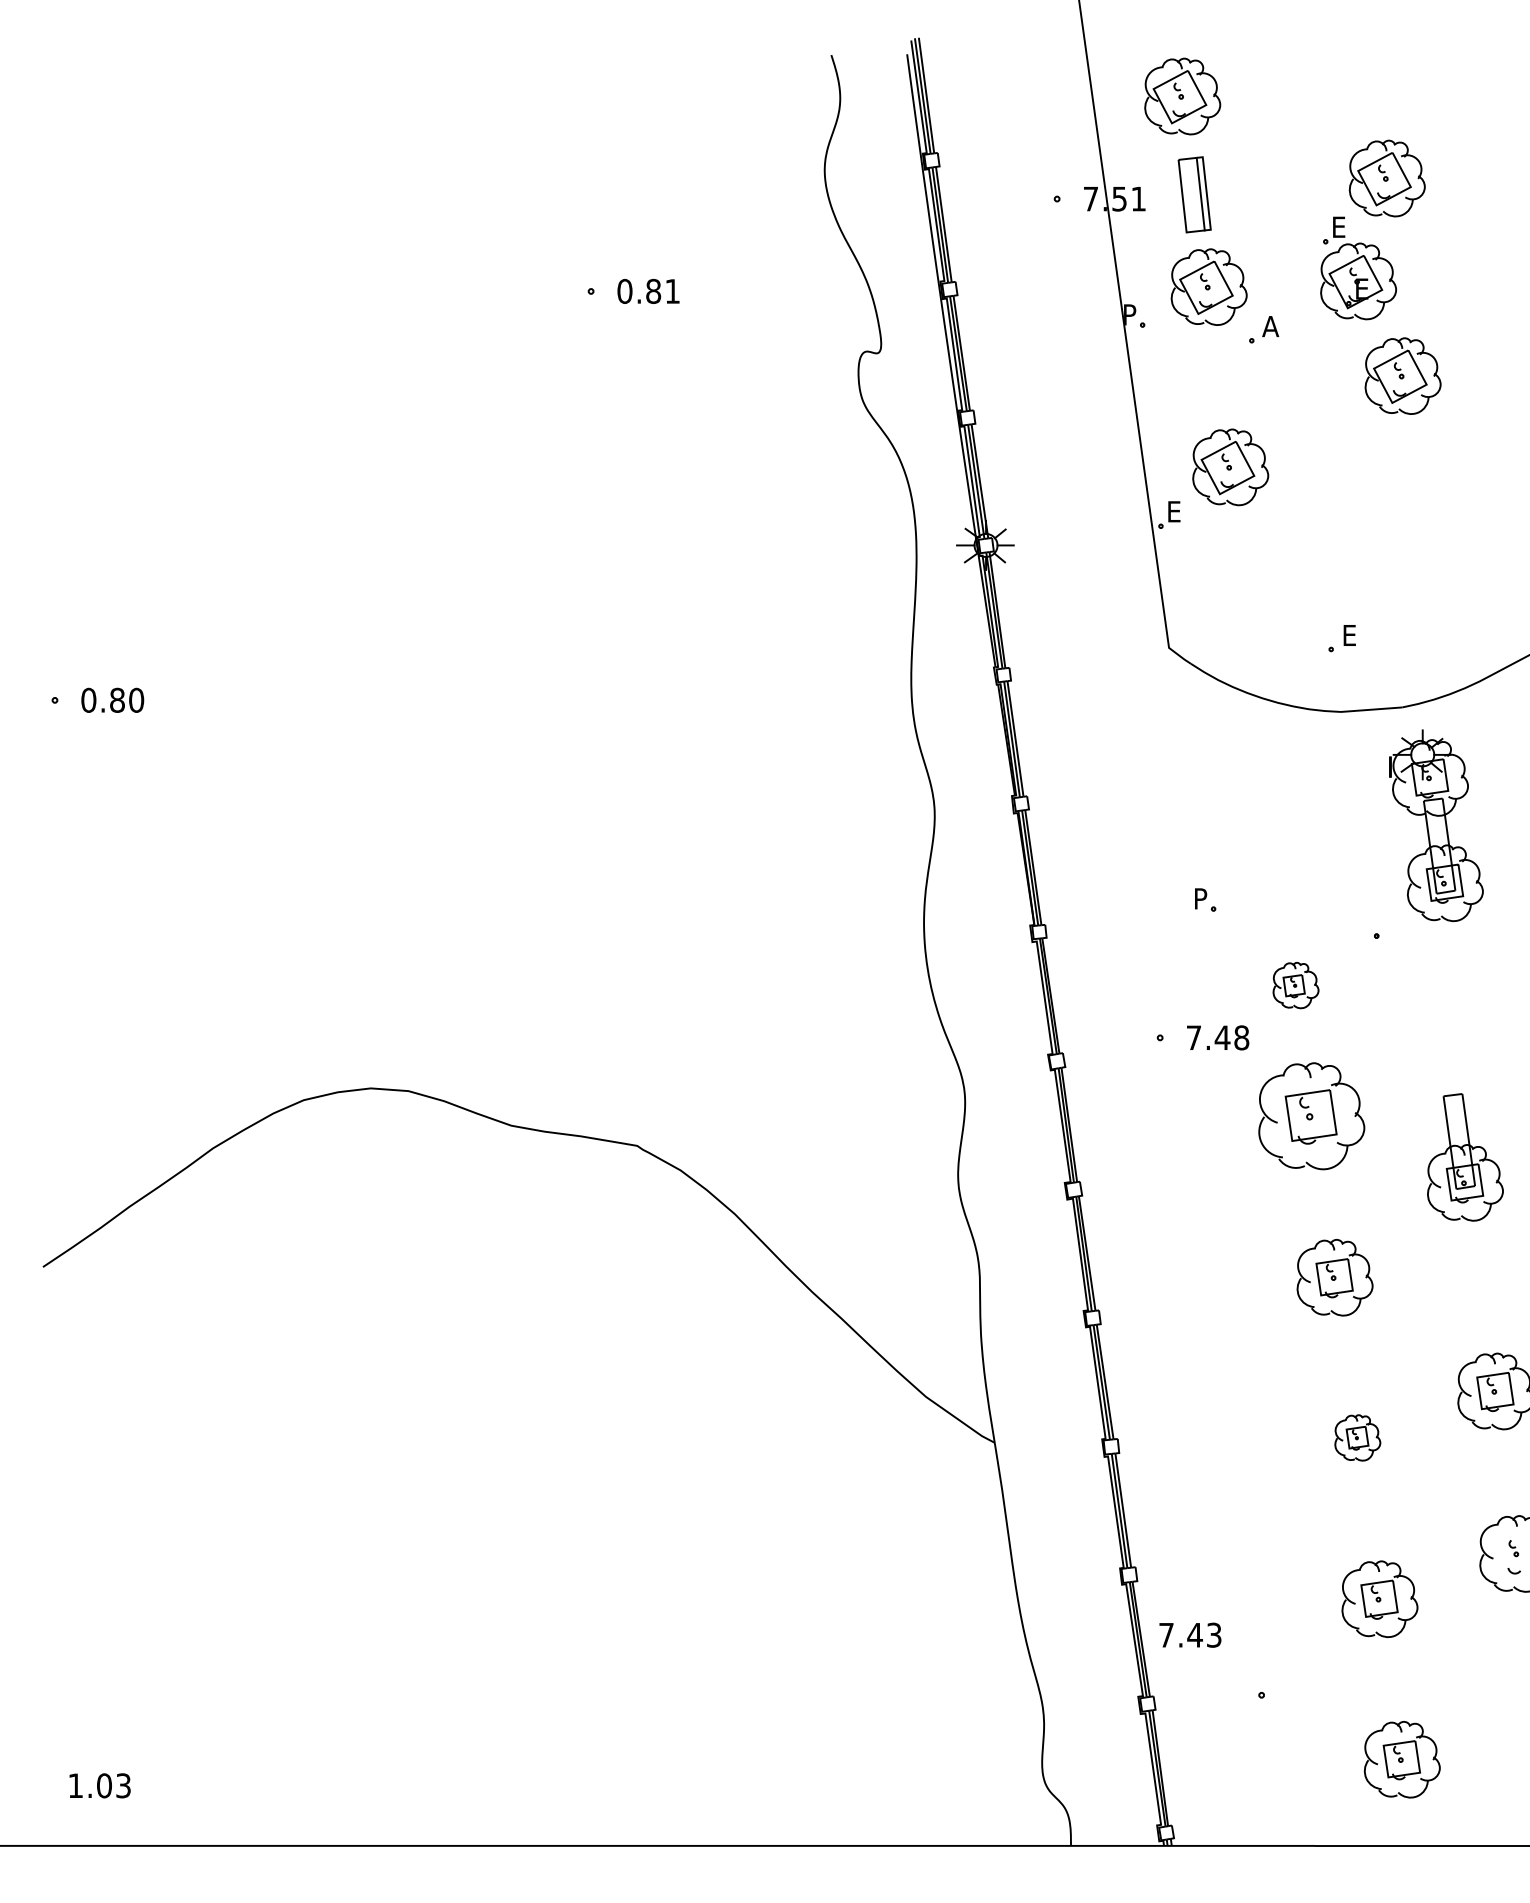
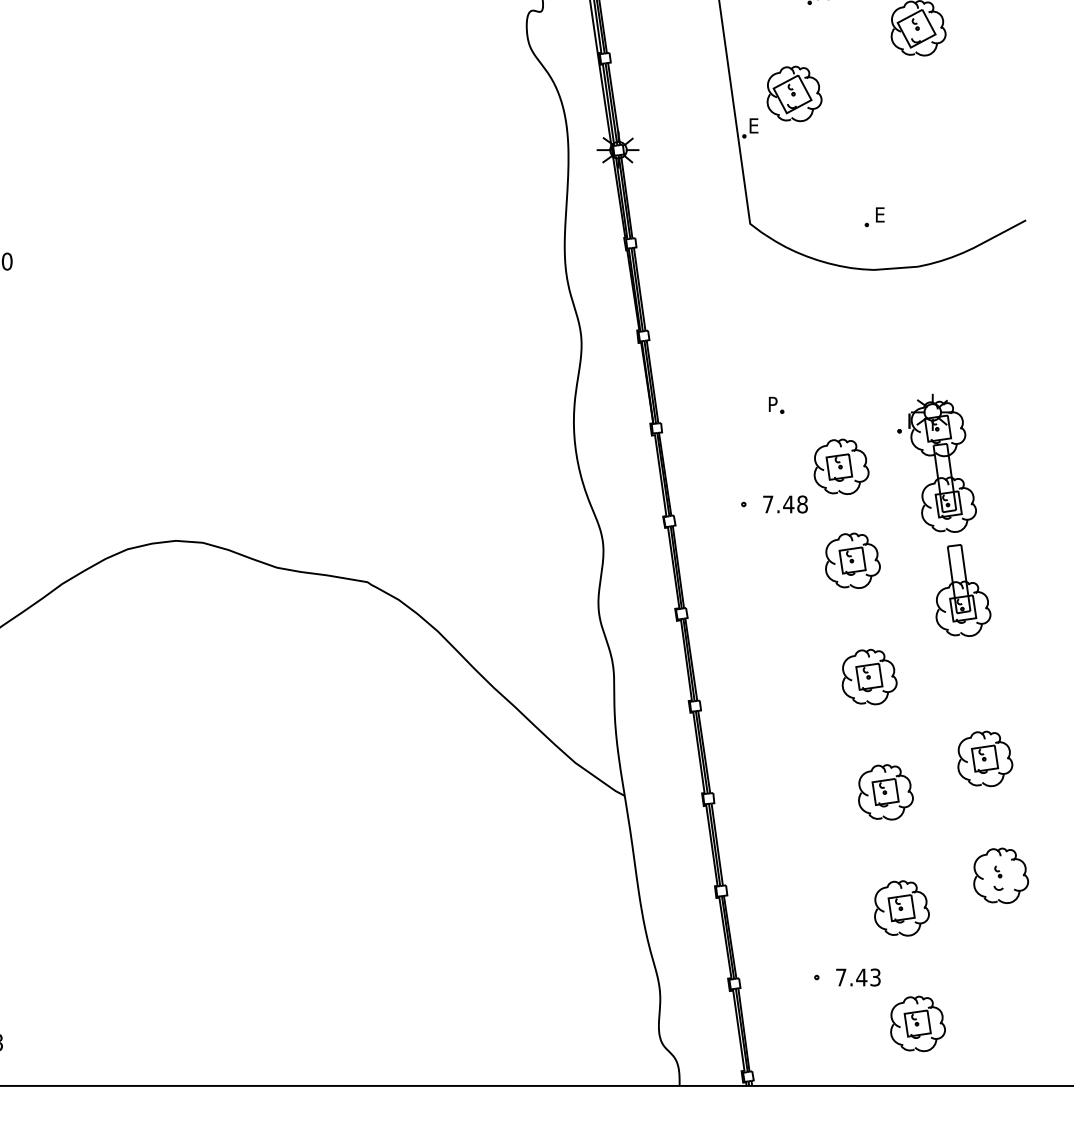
part: (1436, 825) -> (942, 463), moved
part: (1295, 985) -> (841, 466), size x1.67
part: (1311, 1115) -> (852, 560), size x0.71
part: (1357, 1437) -> (885, 792), size x1.67
text: (1190, 1634) -> (858, 977), moved

